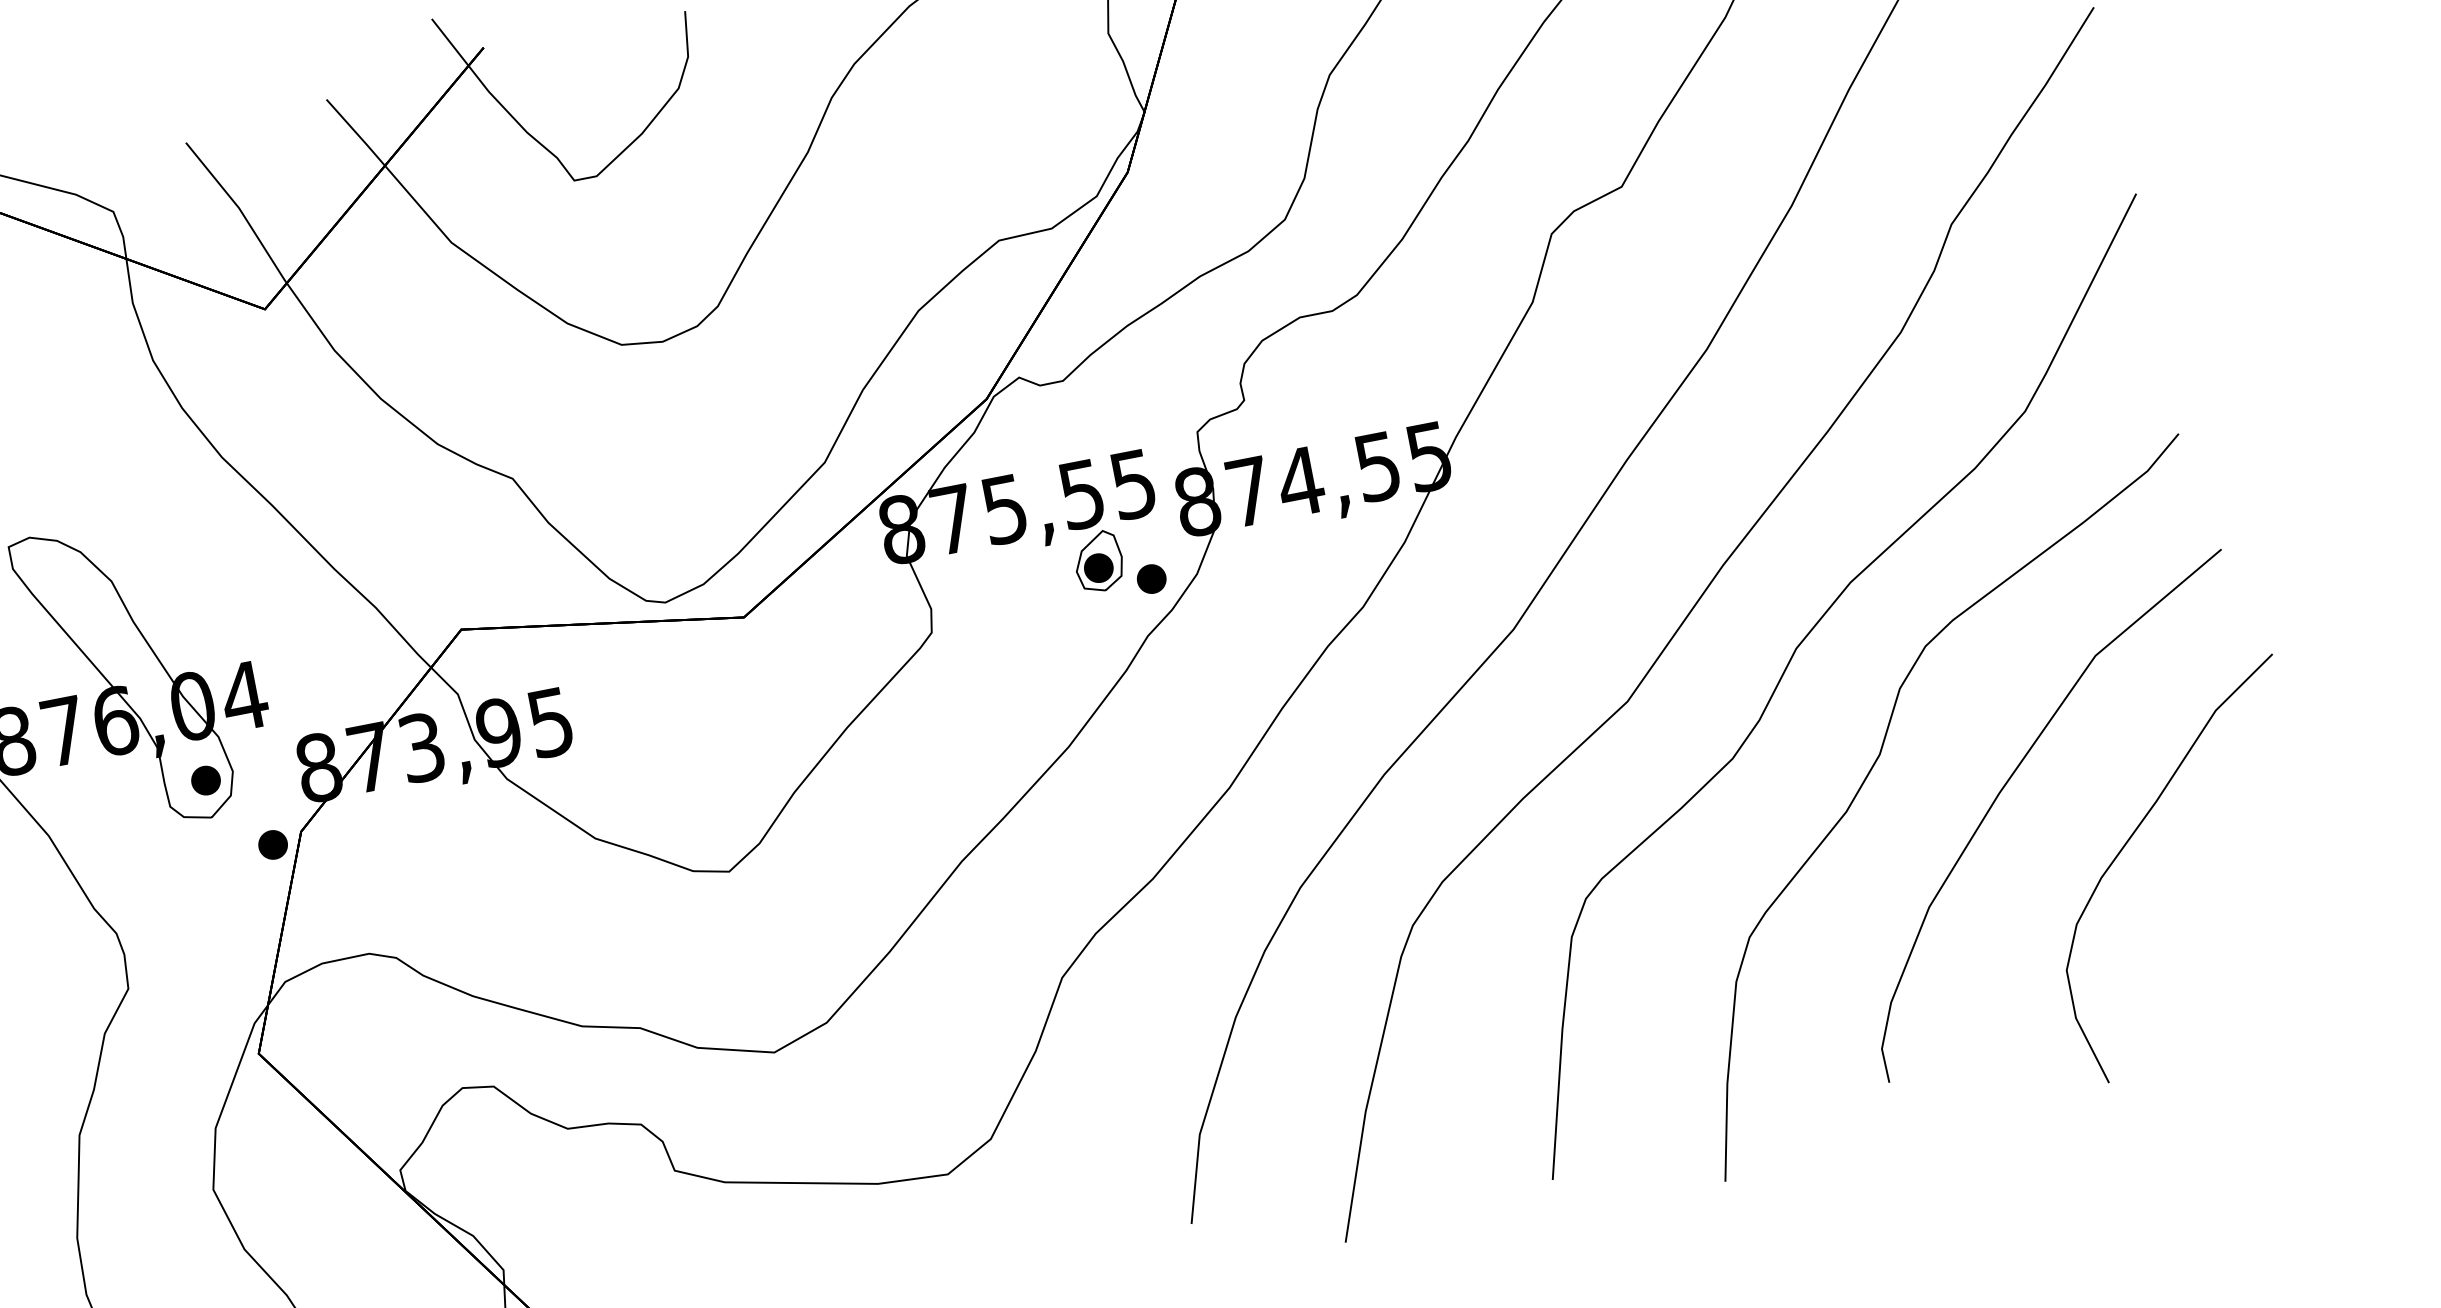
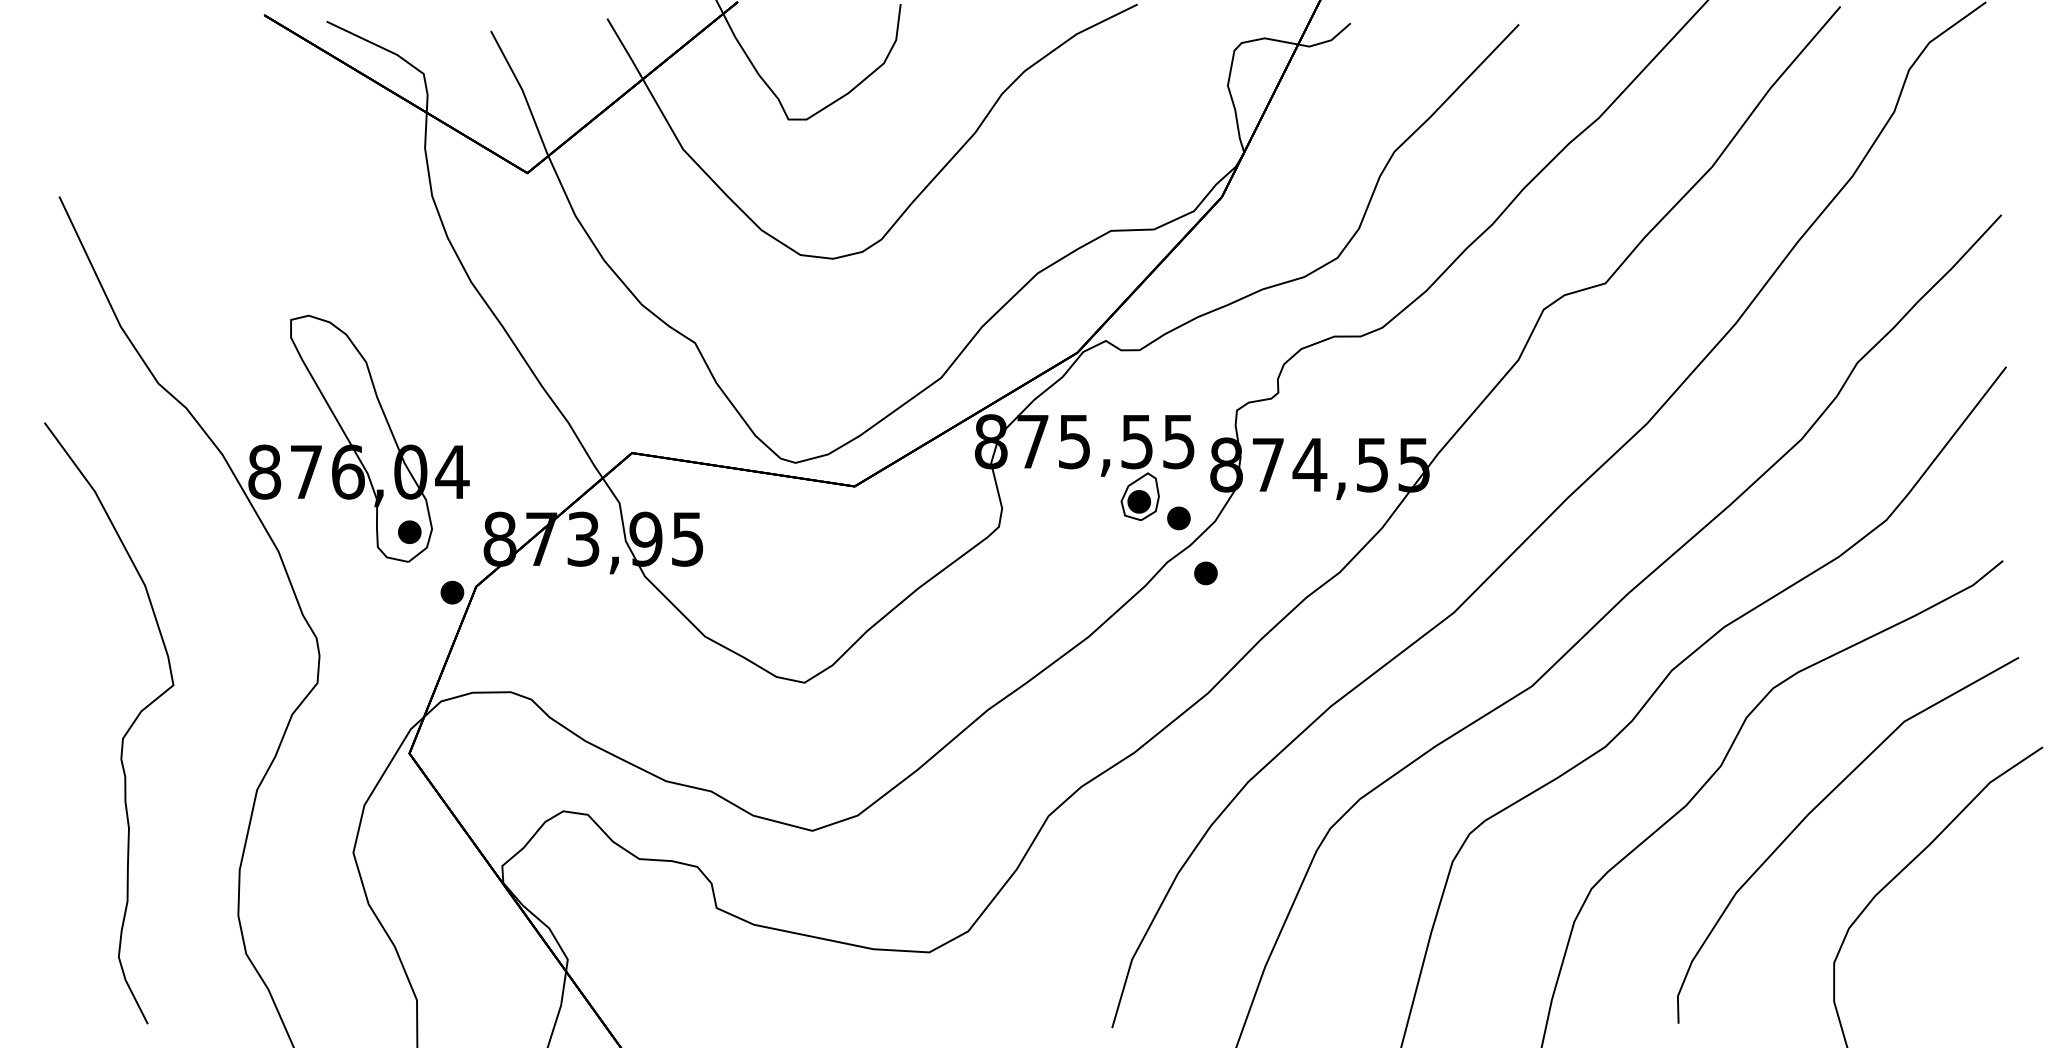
part: (1197, 640) -> (1205, 573), added

